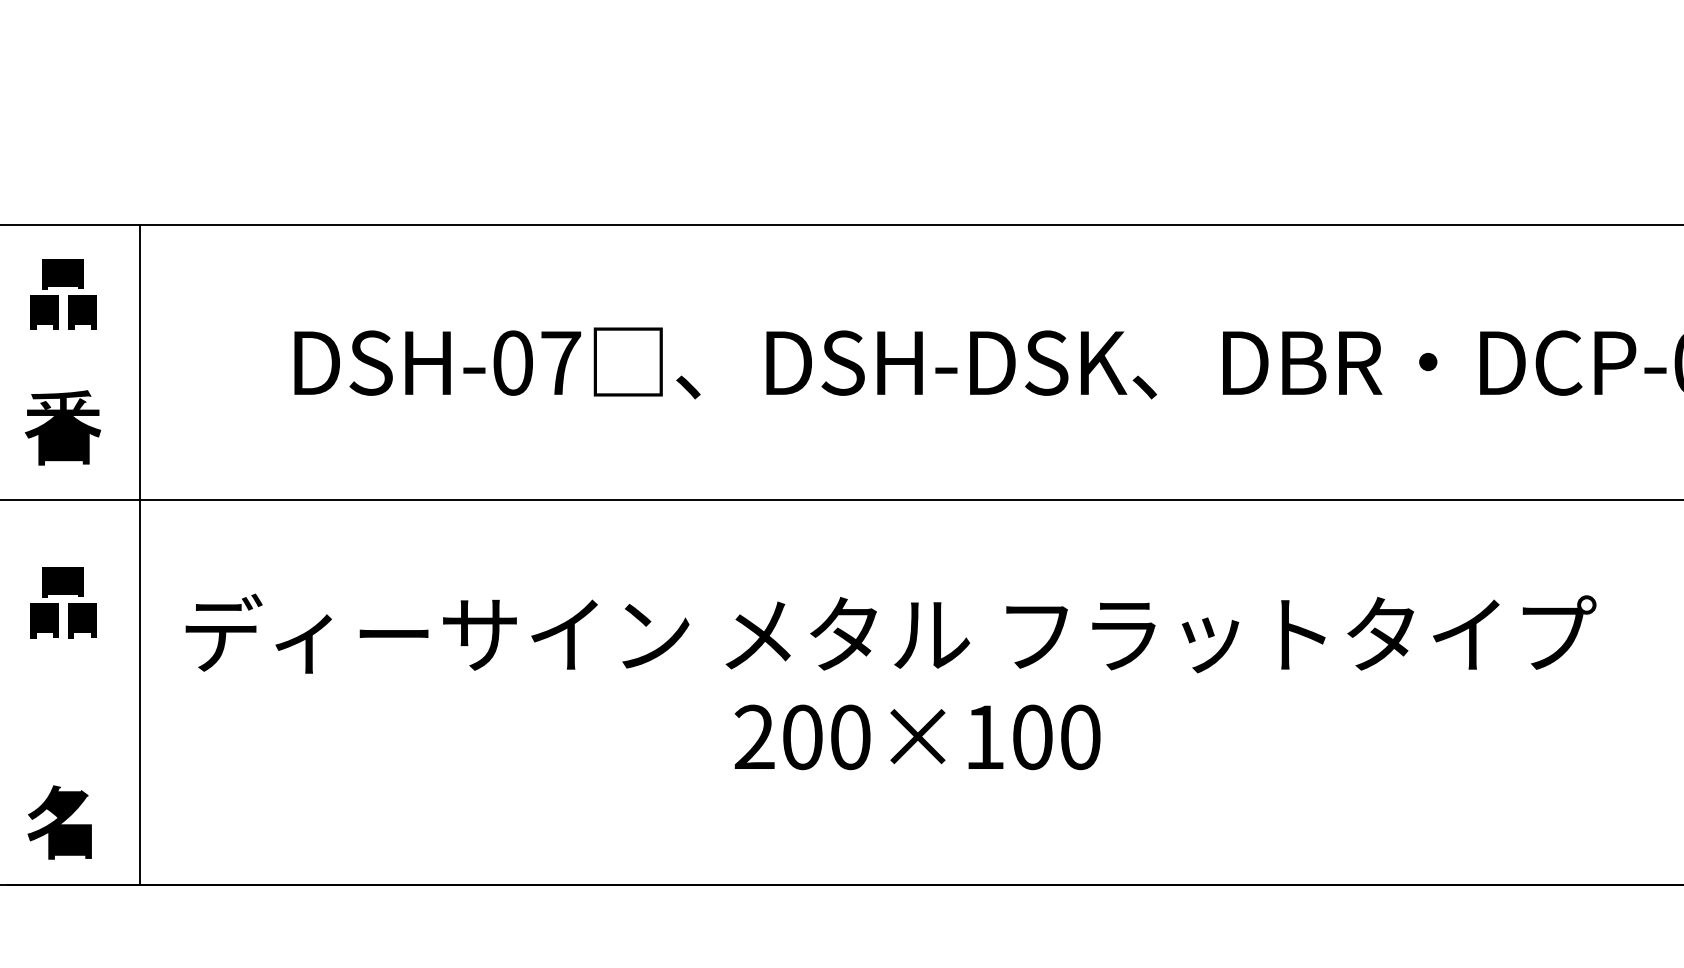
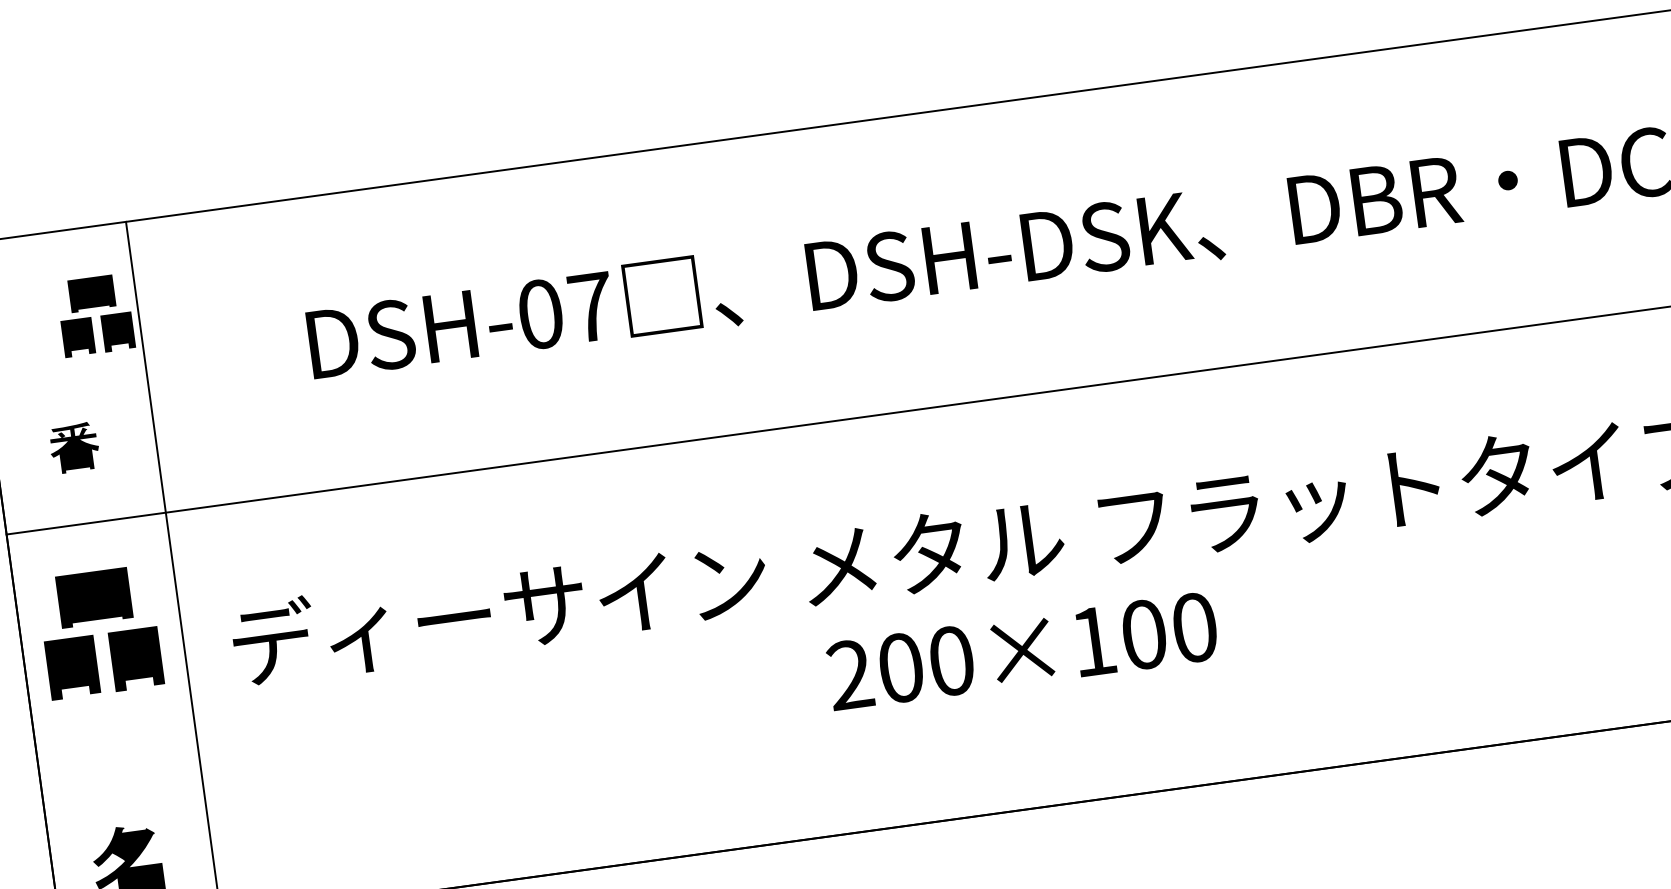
part: (63, 294) -> (95, 315), moved
part: (63, 427) -> (74, 447), size x0.6
part: (63, 602) -> (100, 632), size x1.6

